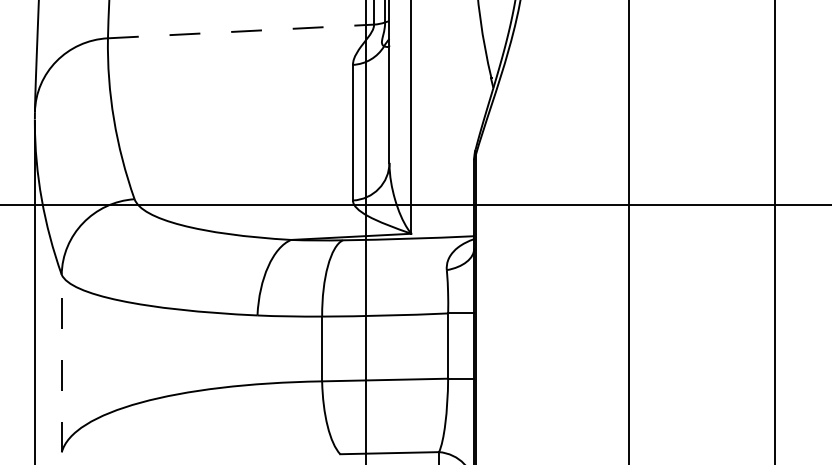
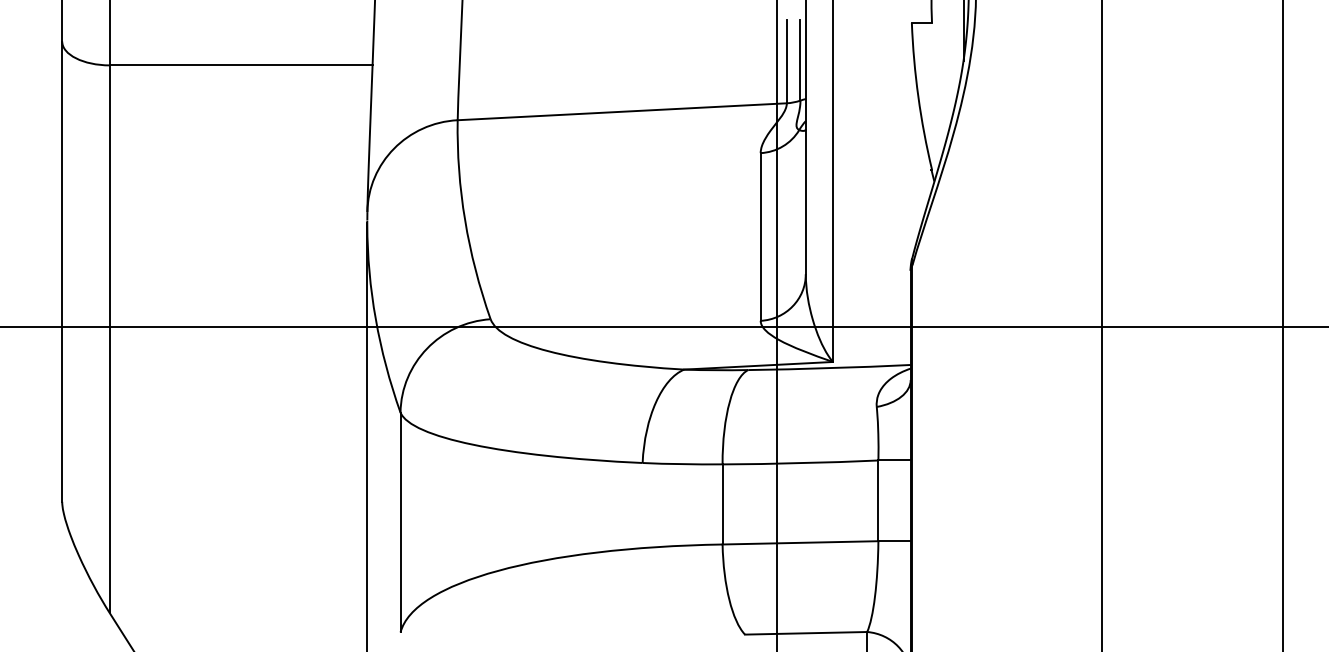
line: (241, 31) -> (622, 111), dashed -> solid
line: (61, 363) -> (400, 522), dashed -> solid

